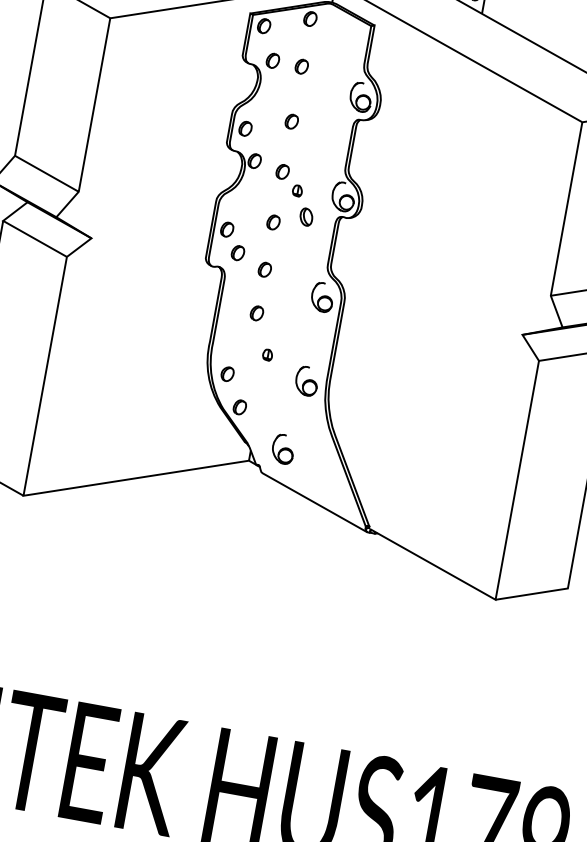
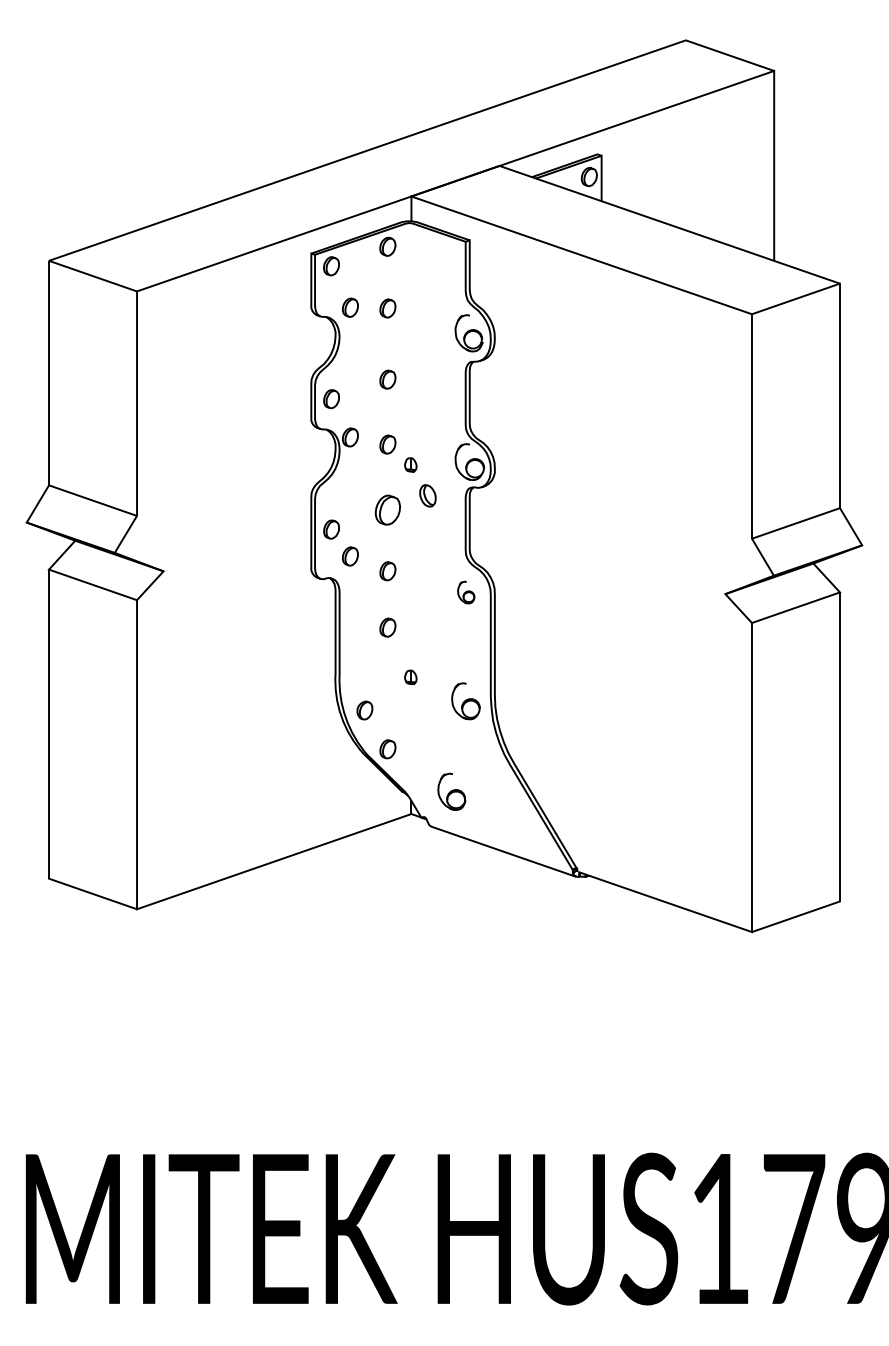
part: (273, 222) -> (387, 509), size x1.6
part: (321, 297) -> (465, 592), size x0.6

